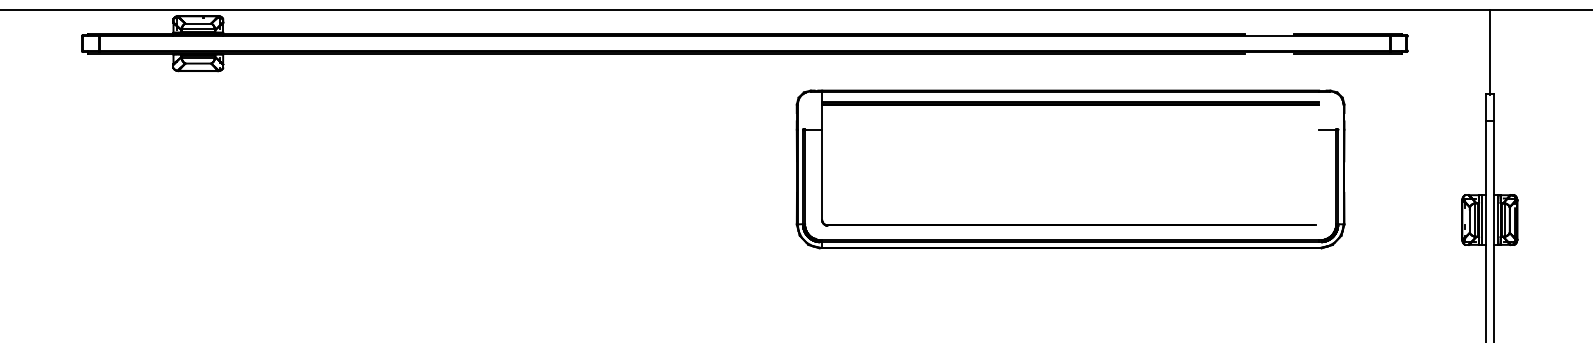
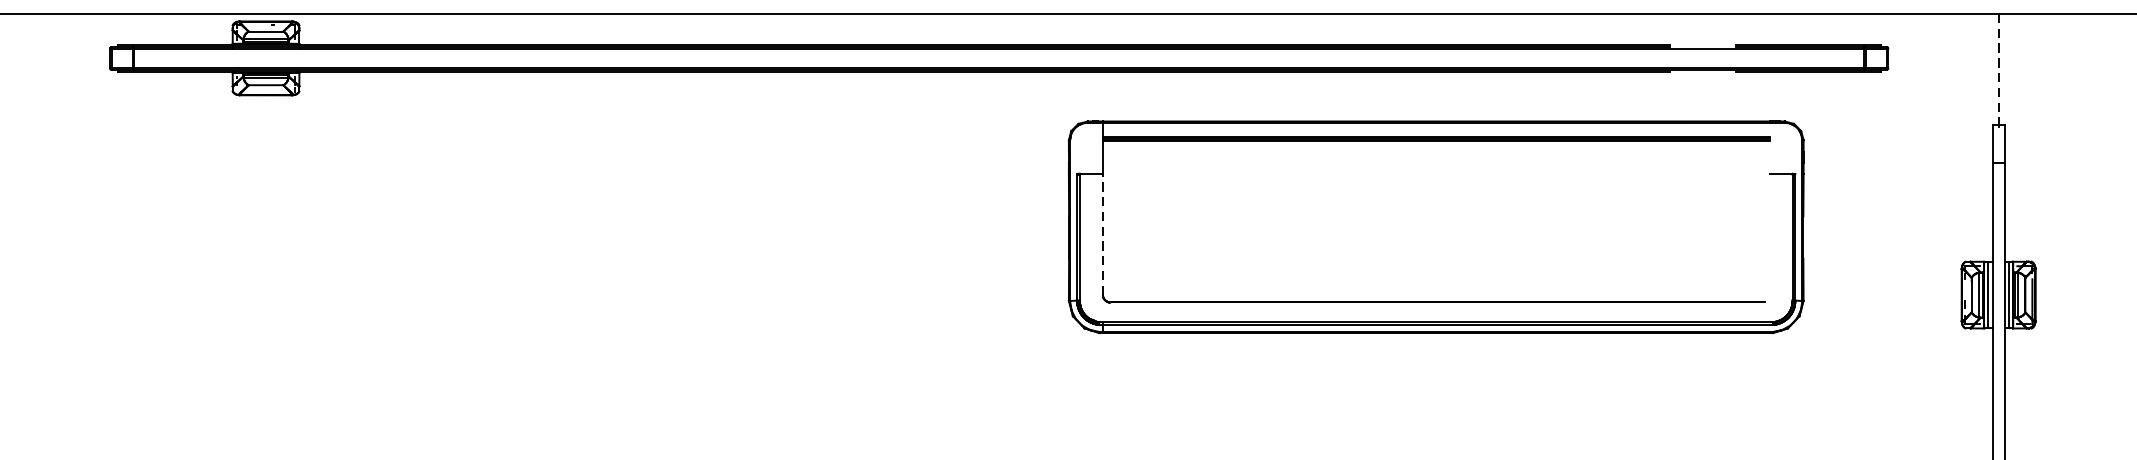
line: (1490, 52) -> (1999, 70), solid -> dashed
line: (822, 174) -> (1103, 234), solid -> dashed

